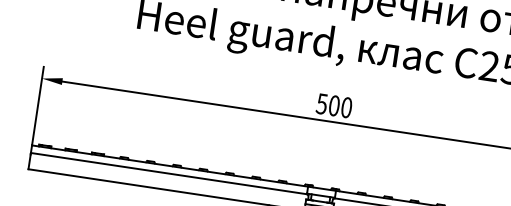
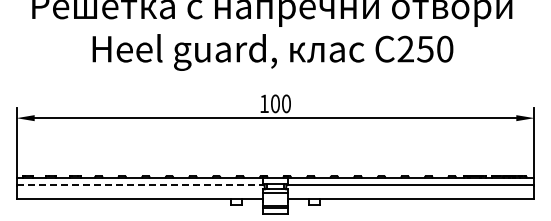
text: (321, 103) -> (263, 103), 500 -> 100
line: (169, 173) -> (140, 184), solid -> dashed

